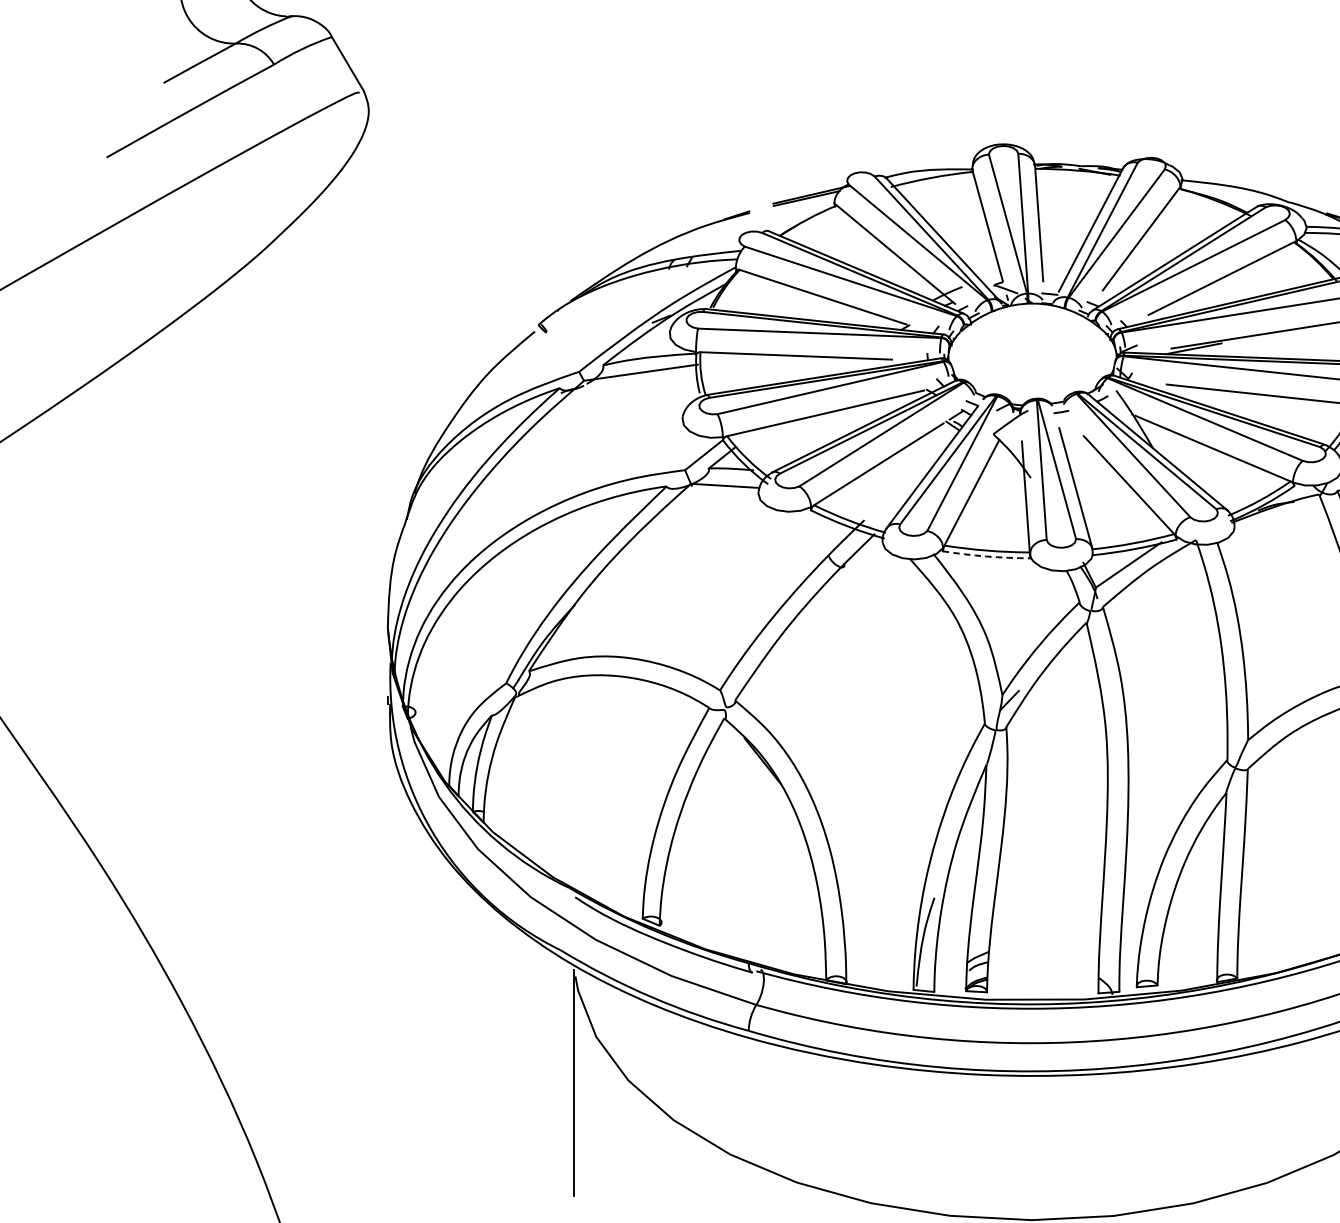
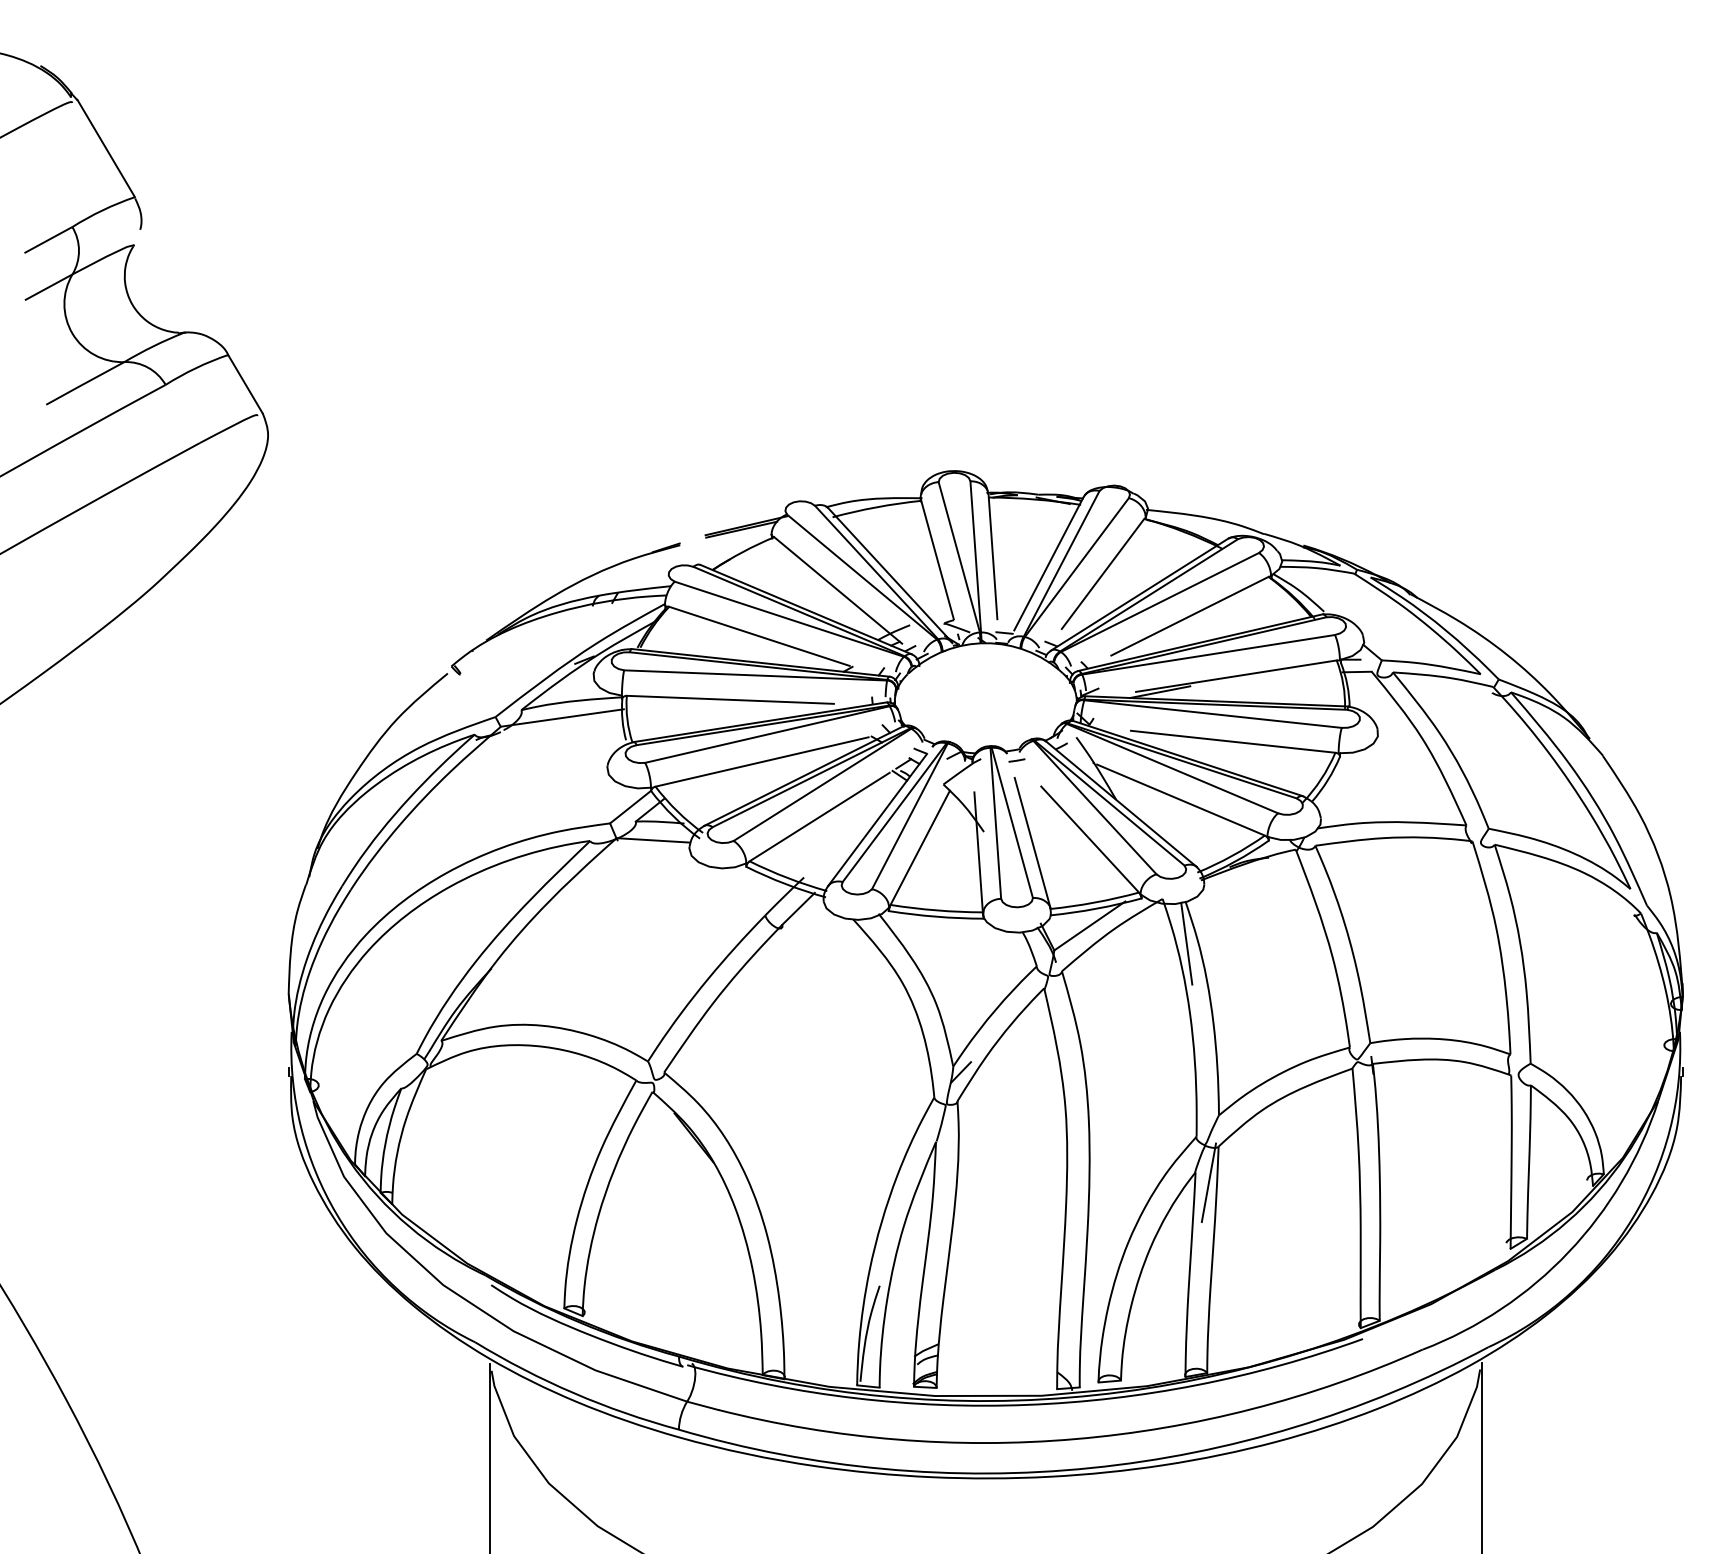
arc: (986, 556) -> (936, 916), dashed -> solid
line: (1218, 581) -> (1186, 943), added
line: (1238, 802) -> (1208, 1182), added

